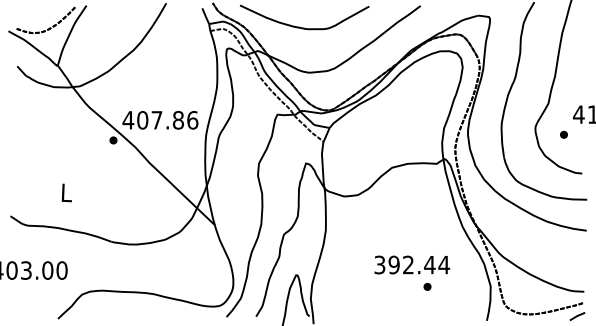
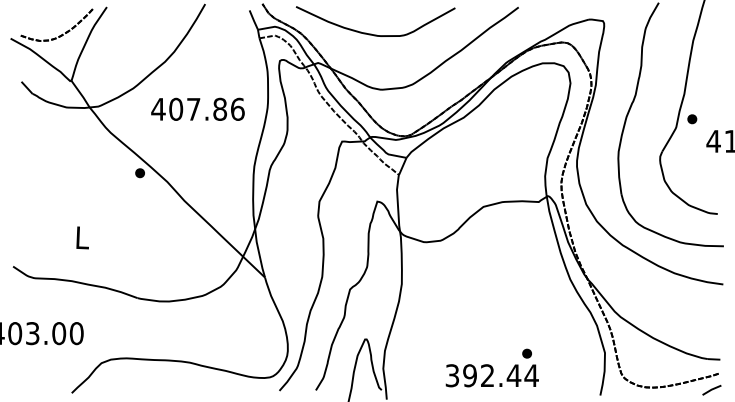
text: (160, 119) -> (197, 108), moved
part: (564, 135) -> (692, 119), moved
text: (411, 264) -> (491, 375), moved

